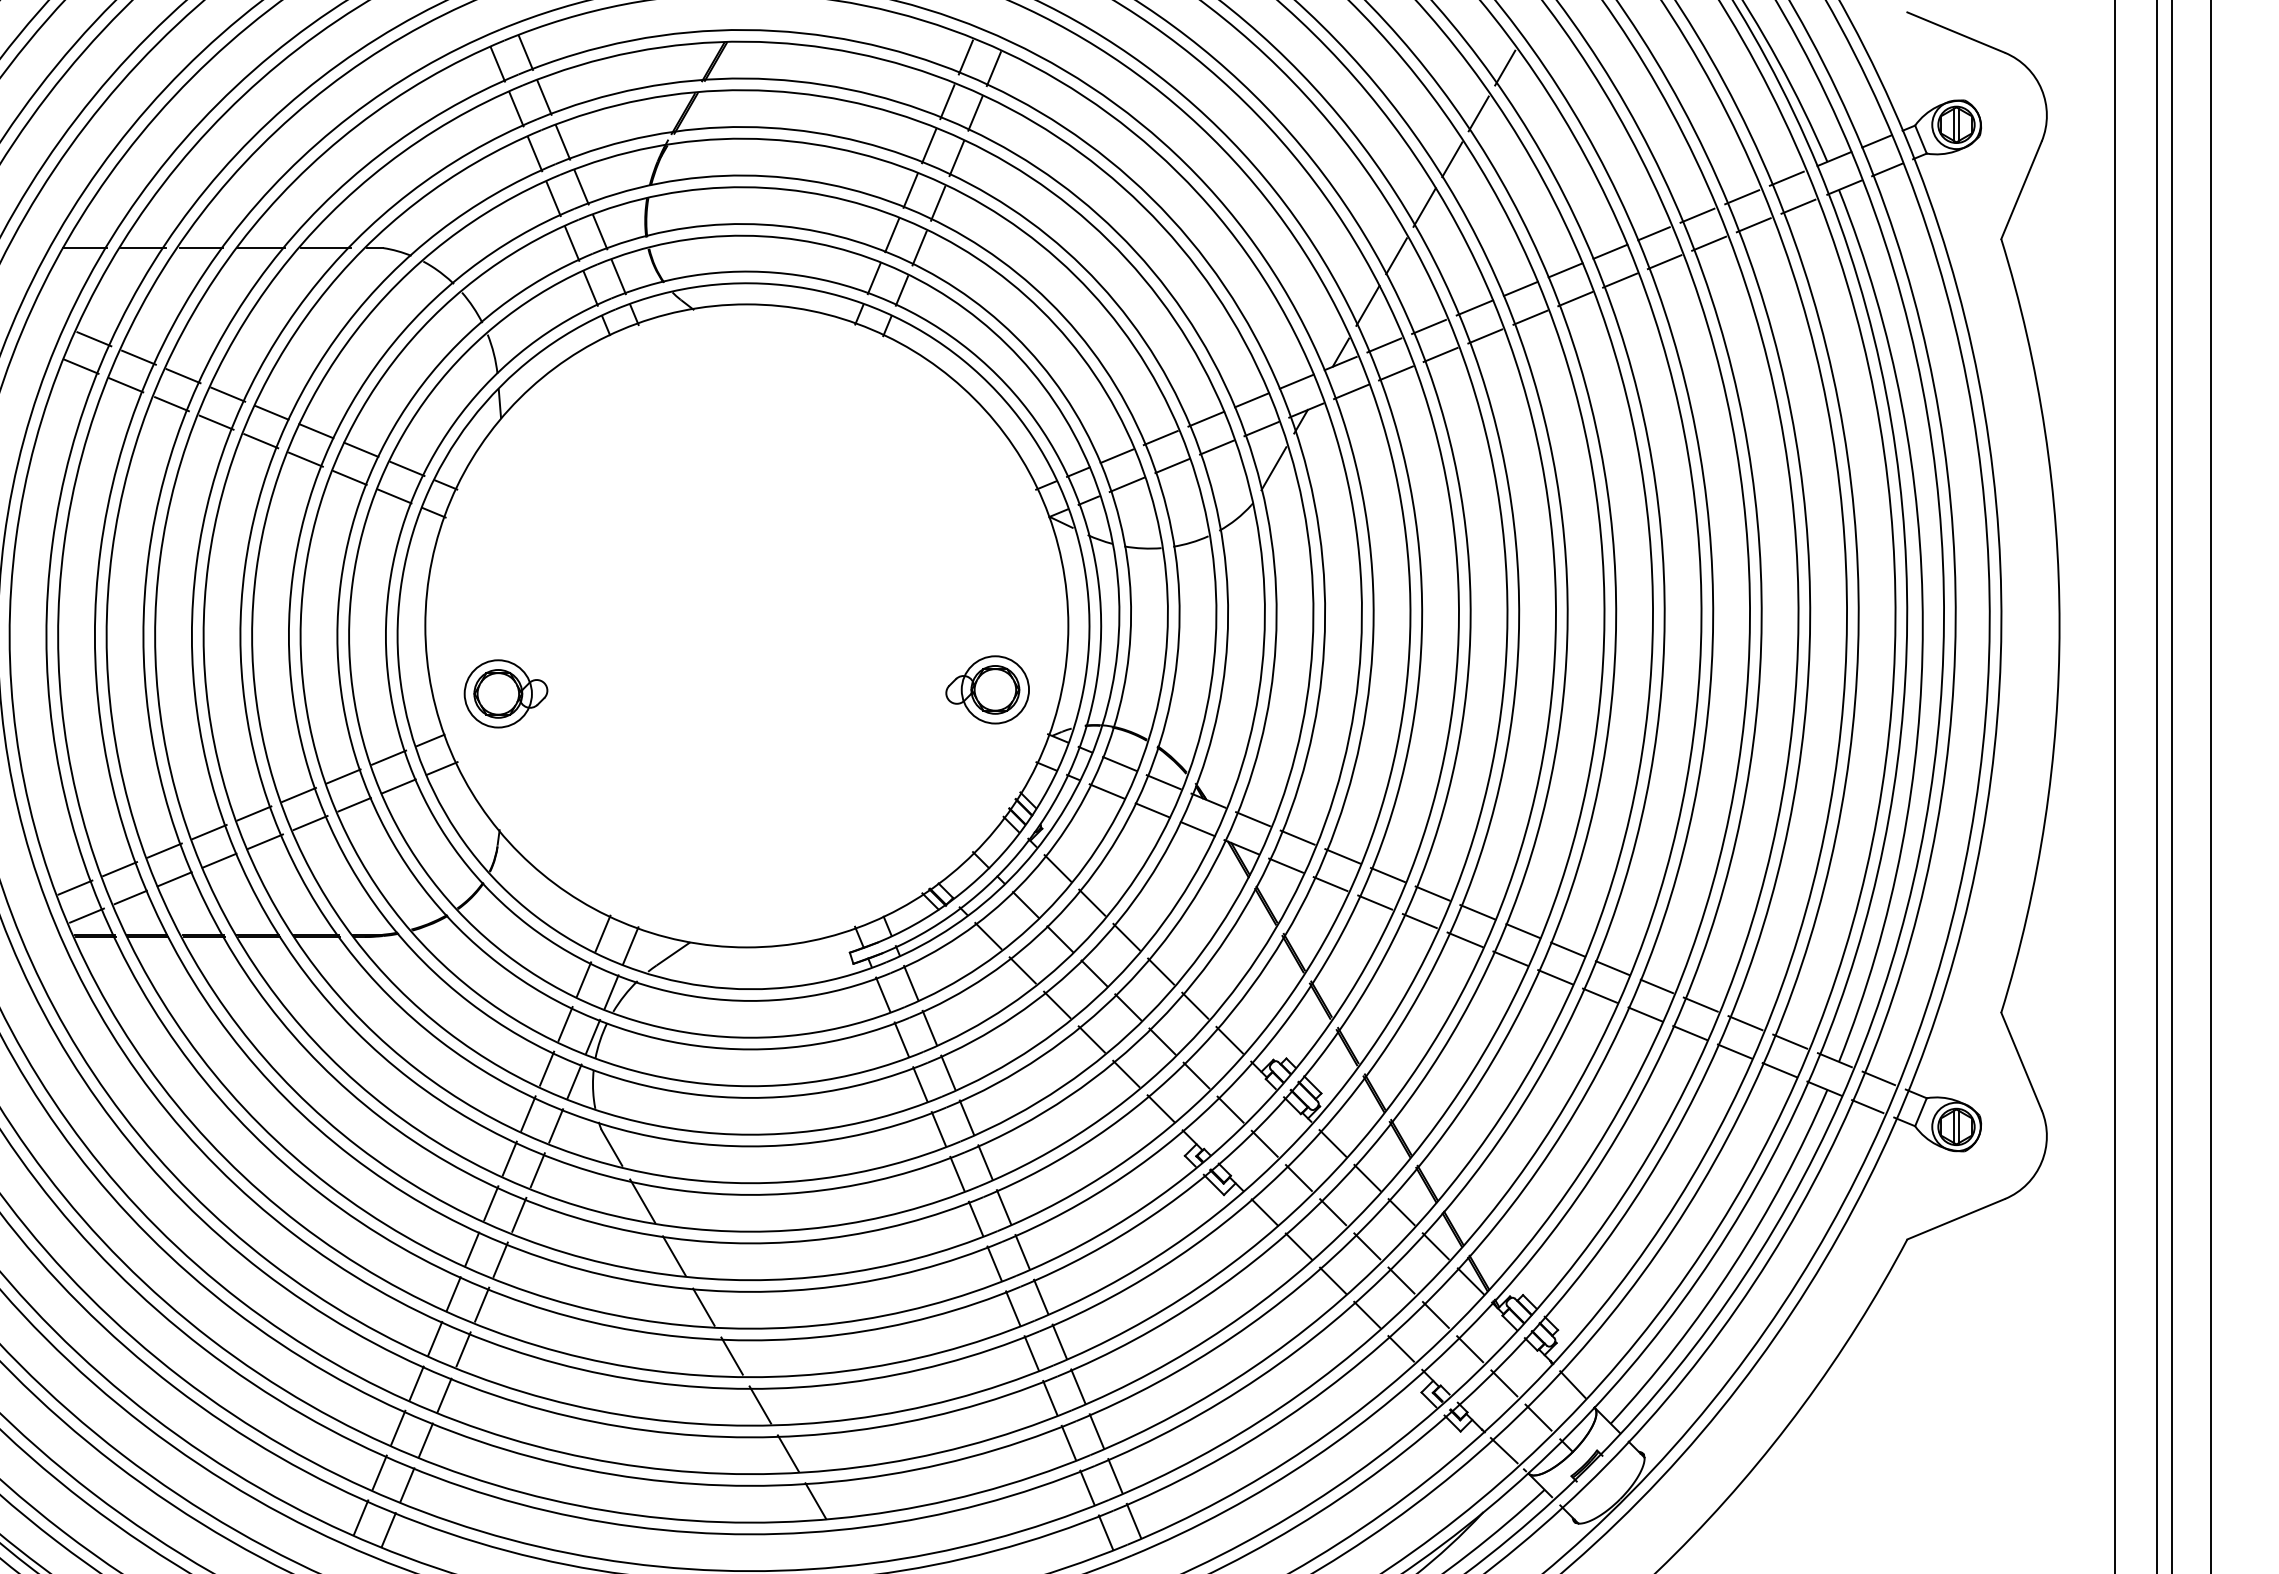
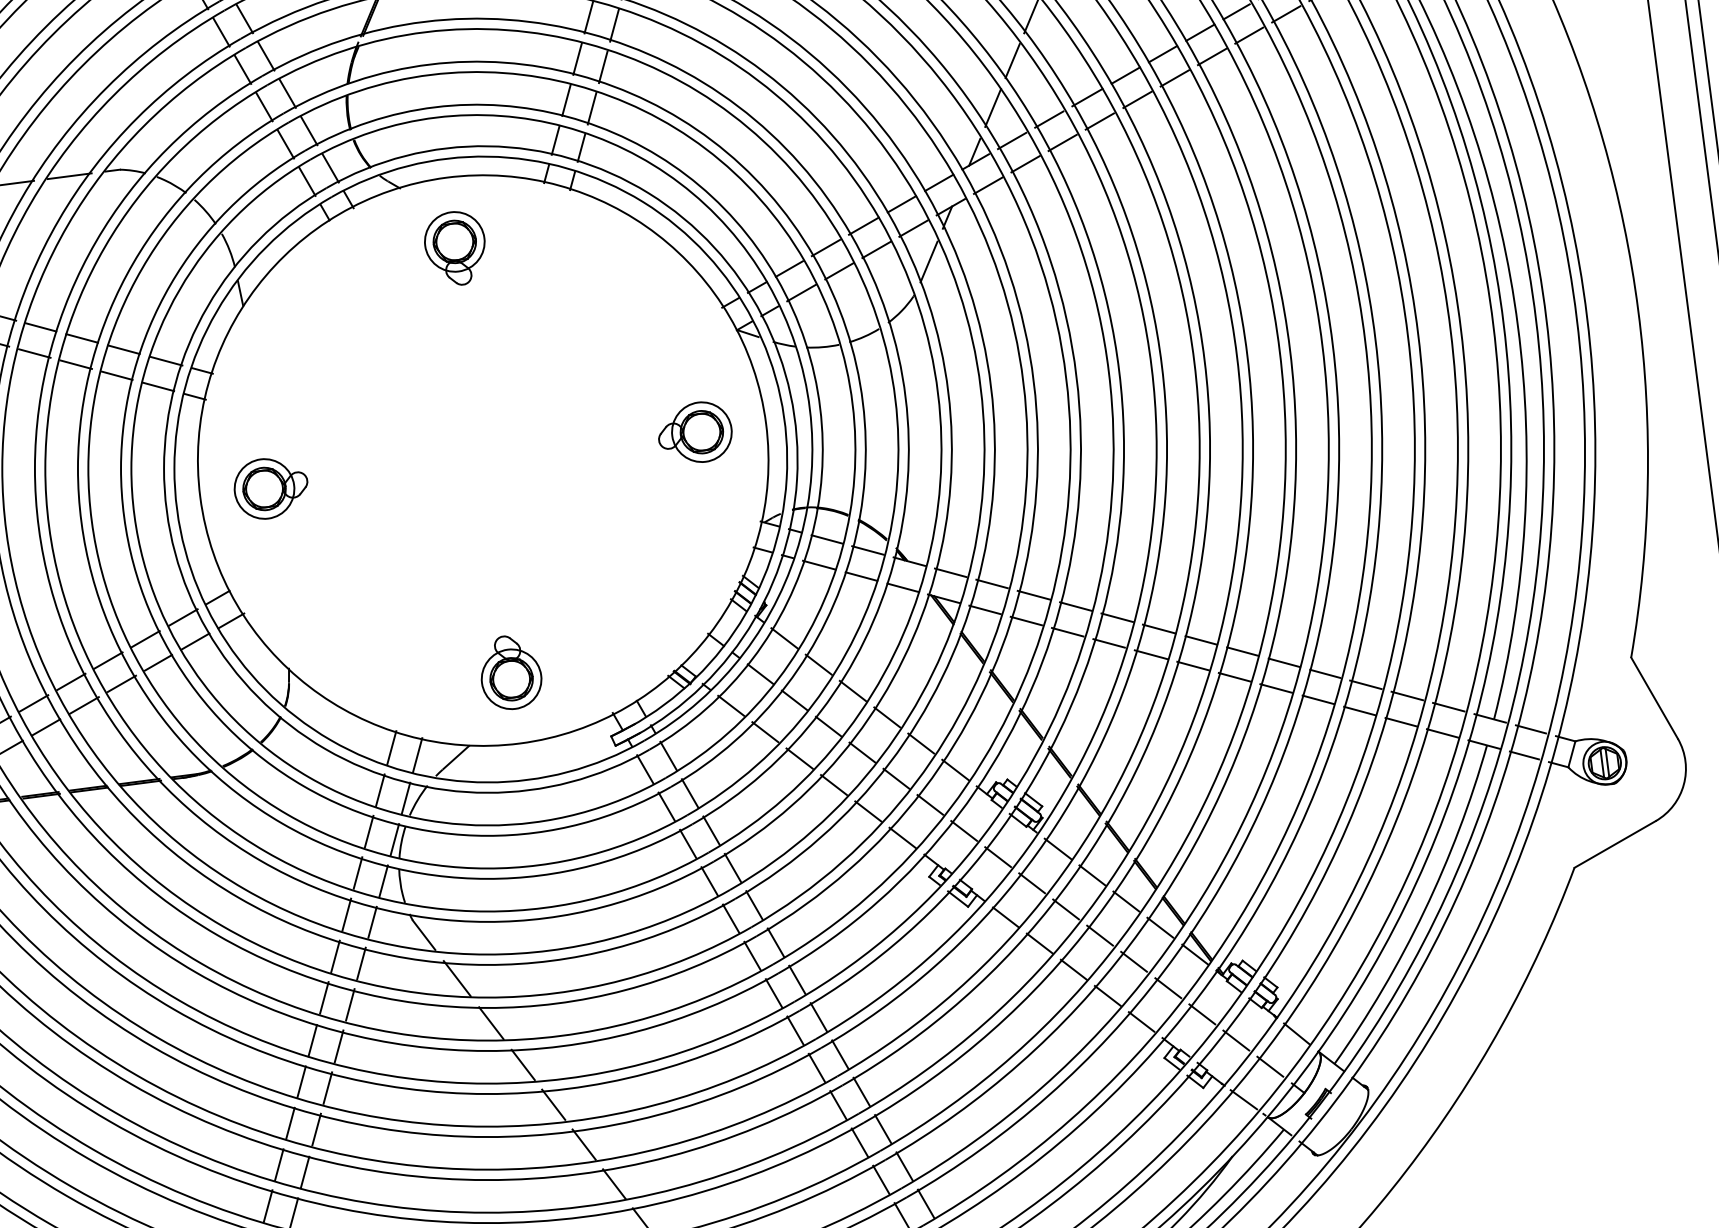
part: (746, 384) -> (455, 248), added
part: (987, 689) -> (694, 432), moved
part: (505, 693) -> (270, 487), moved
part: (746, 866) -> (510, 672), added

